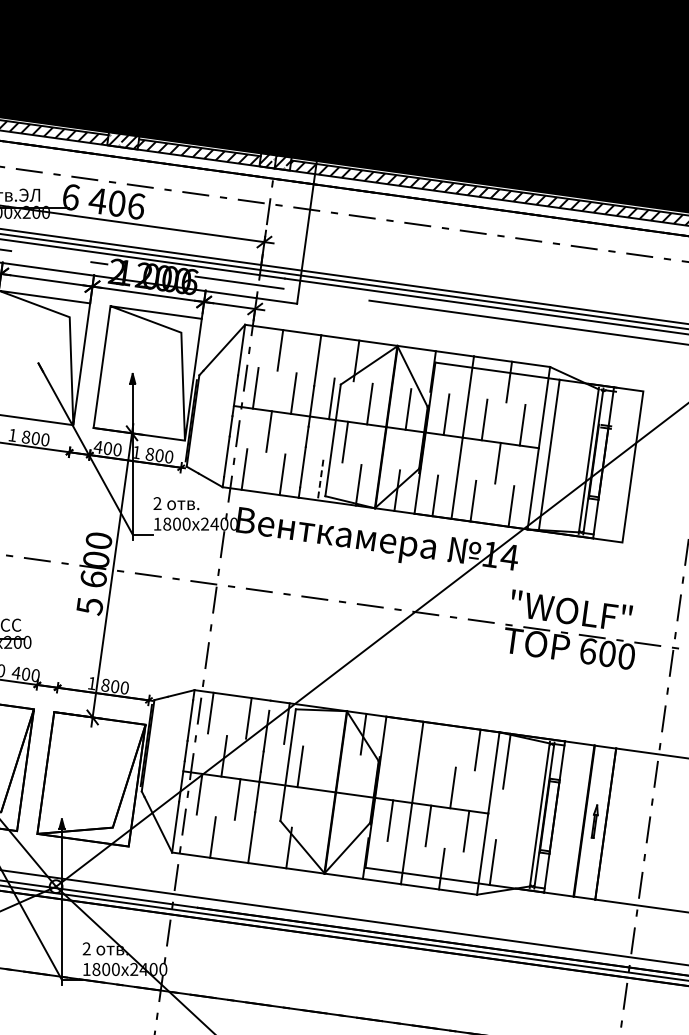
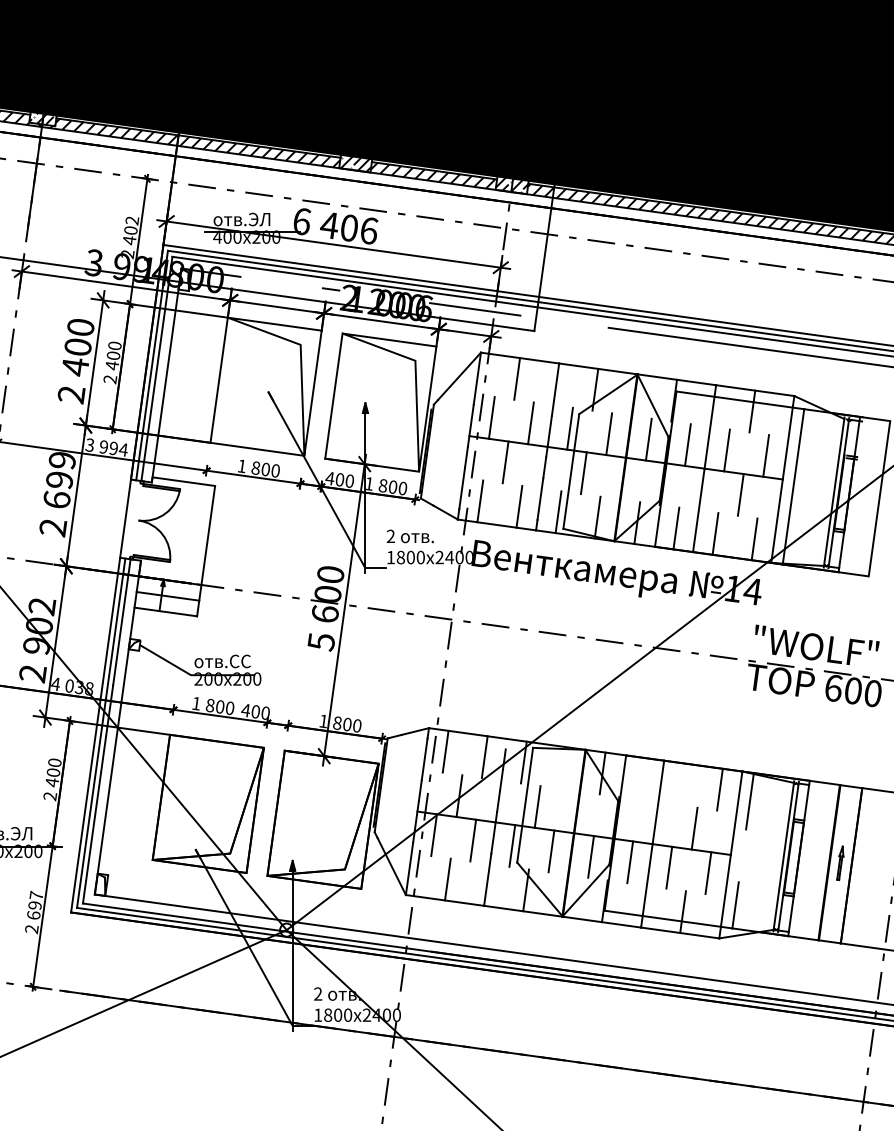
line: (320, 480) -> (558, 512), dashed -> solid
line: (275, 804) -> (512, 845), added
line: (313, 810) -> (551, 851), added
line: (351, 815) -> (590, 856), added

